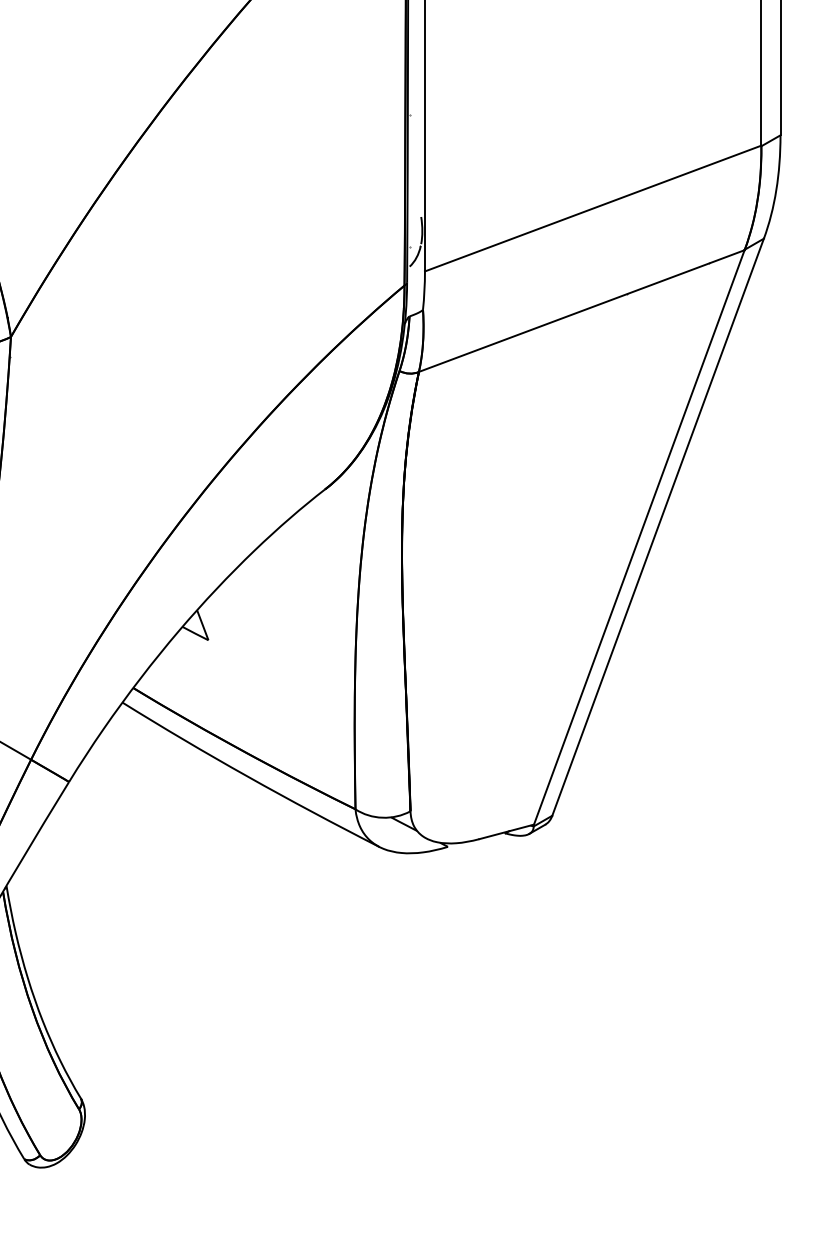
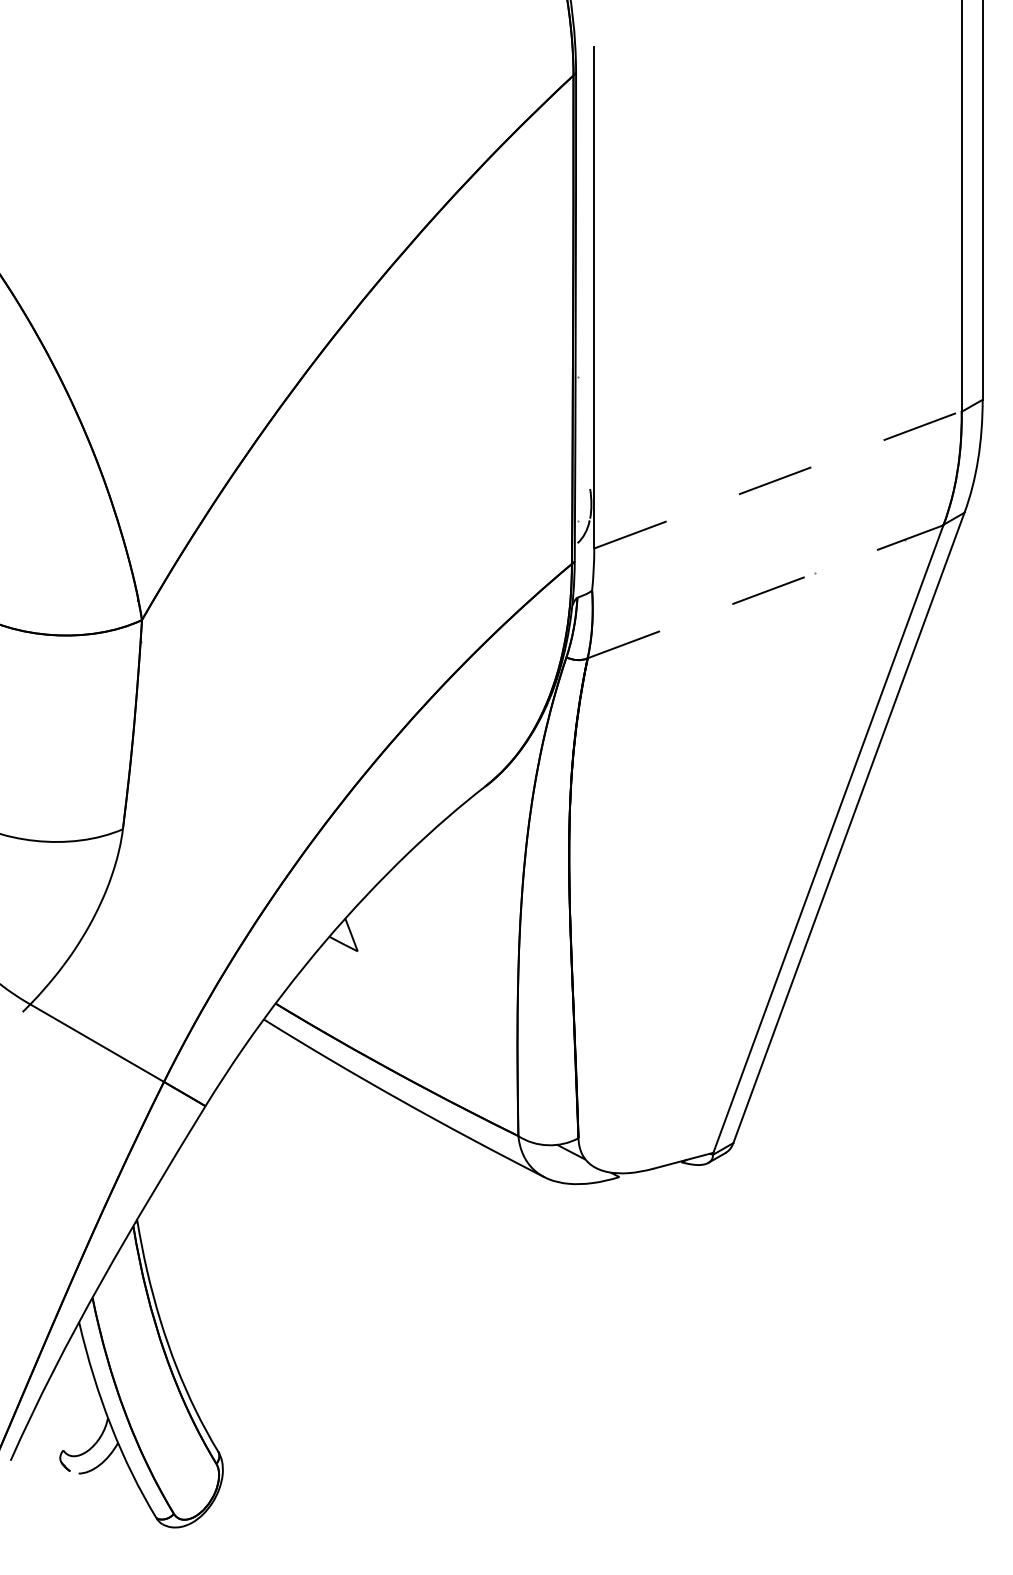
line: (593, 208) -> (778, 479), solid -> dashed
line: (581, 310) -> (765, 591), solid -> dashed

